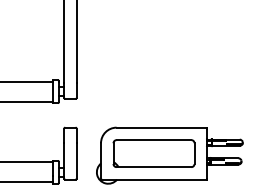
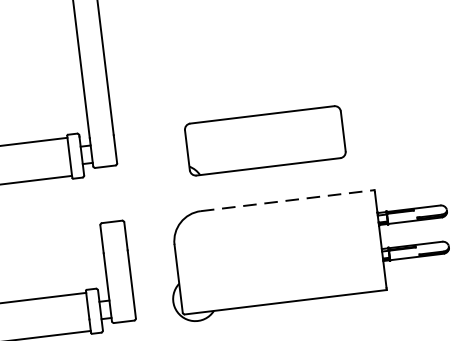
line: (162, 127) -> (289, 200), solid -> dashed
part: (153, 153) -> (264, 140), moved

